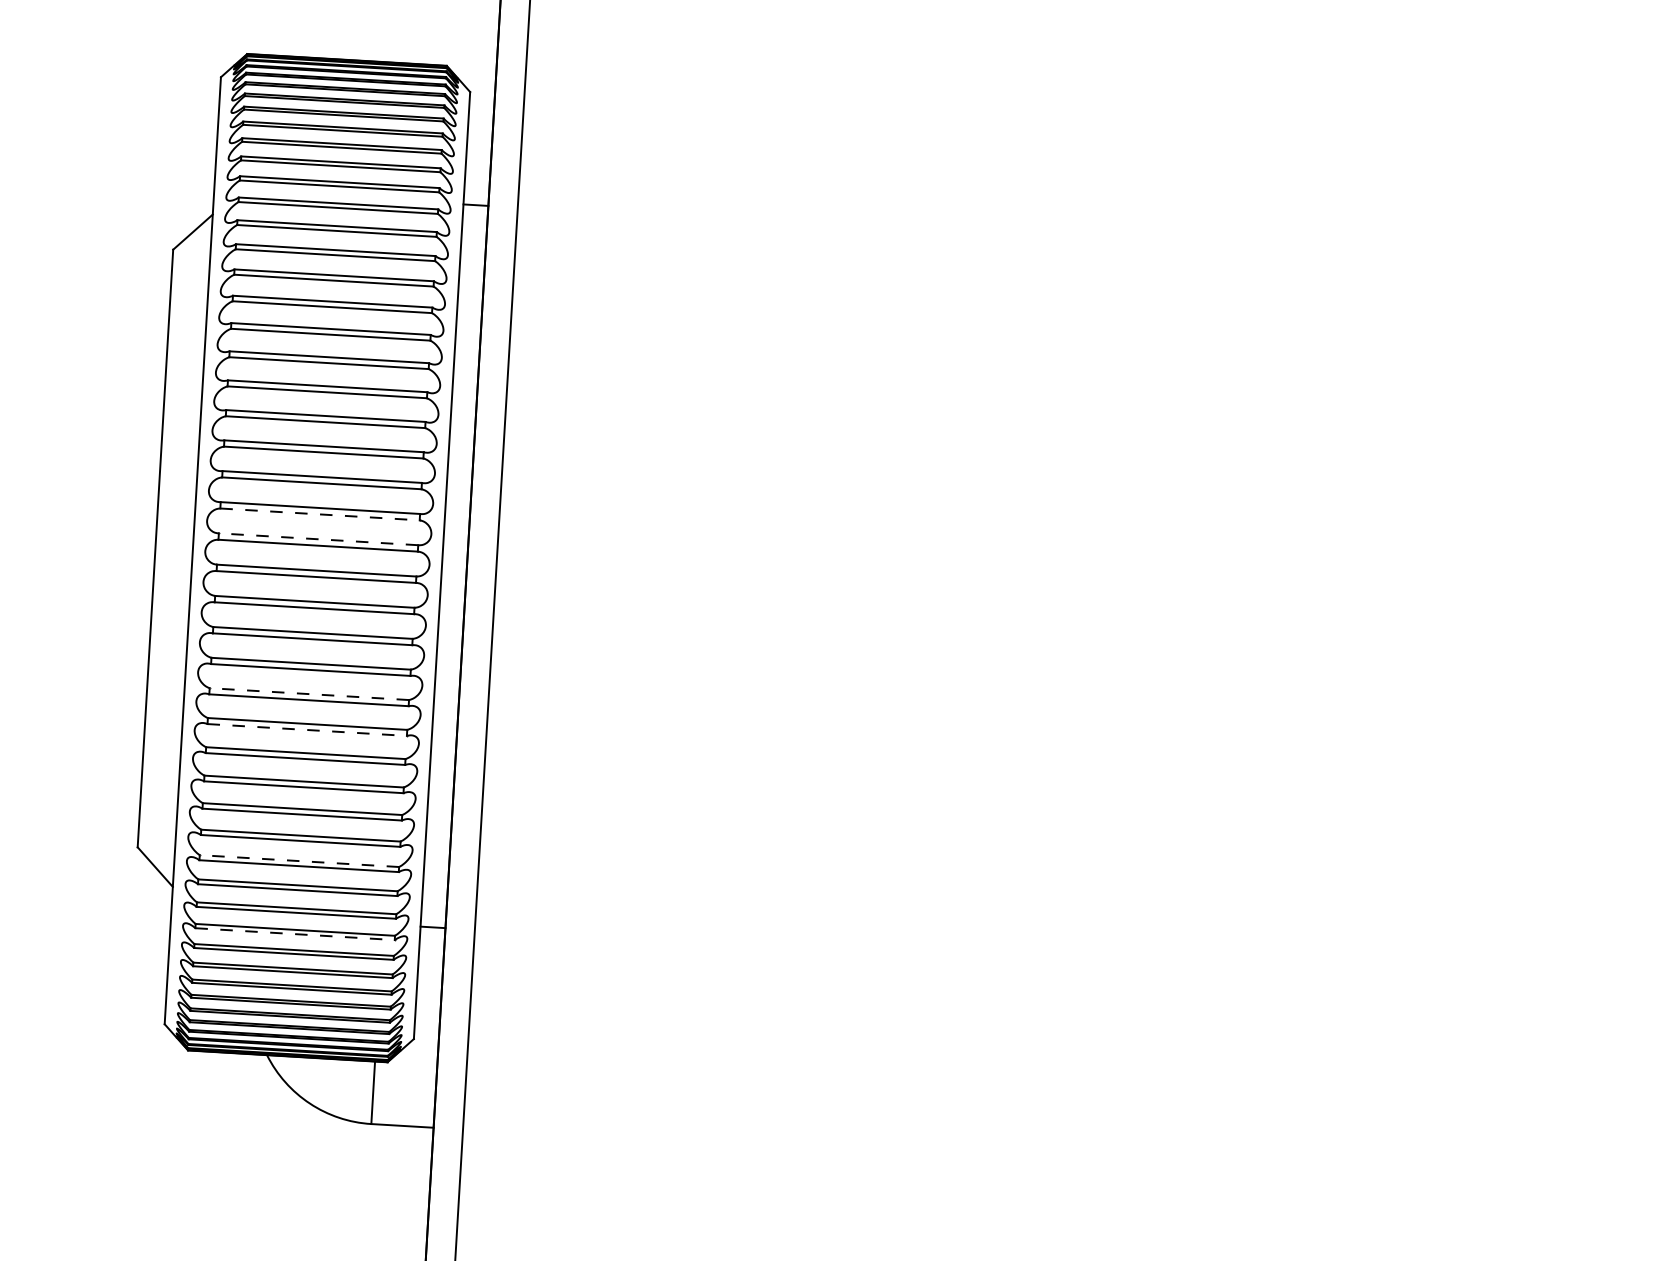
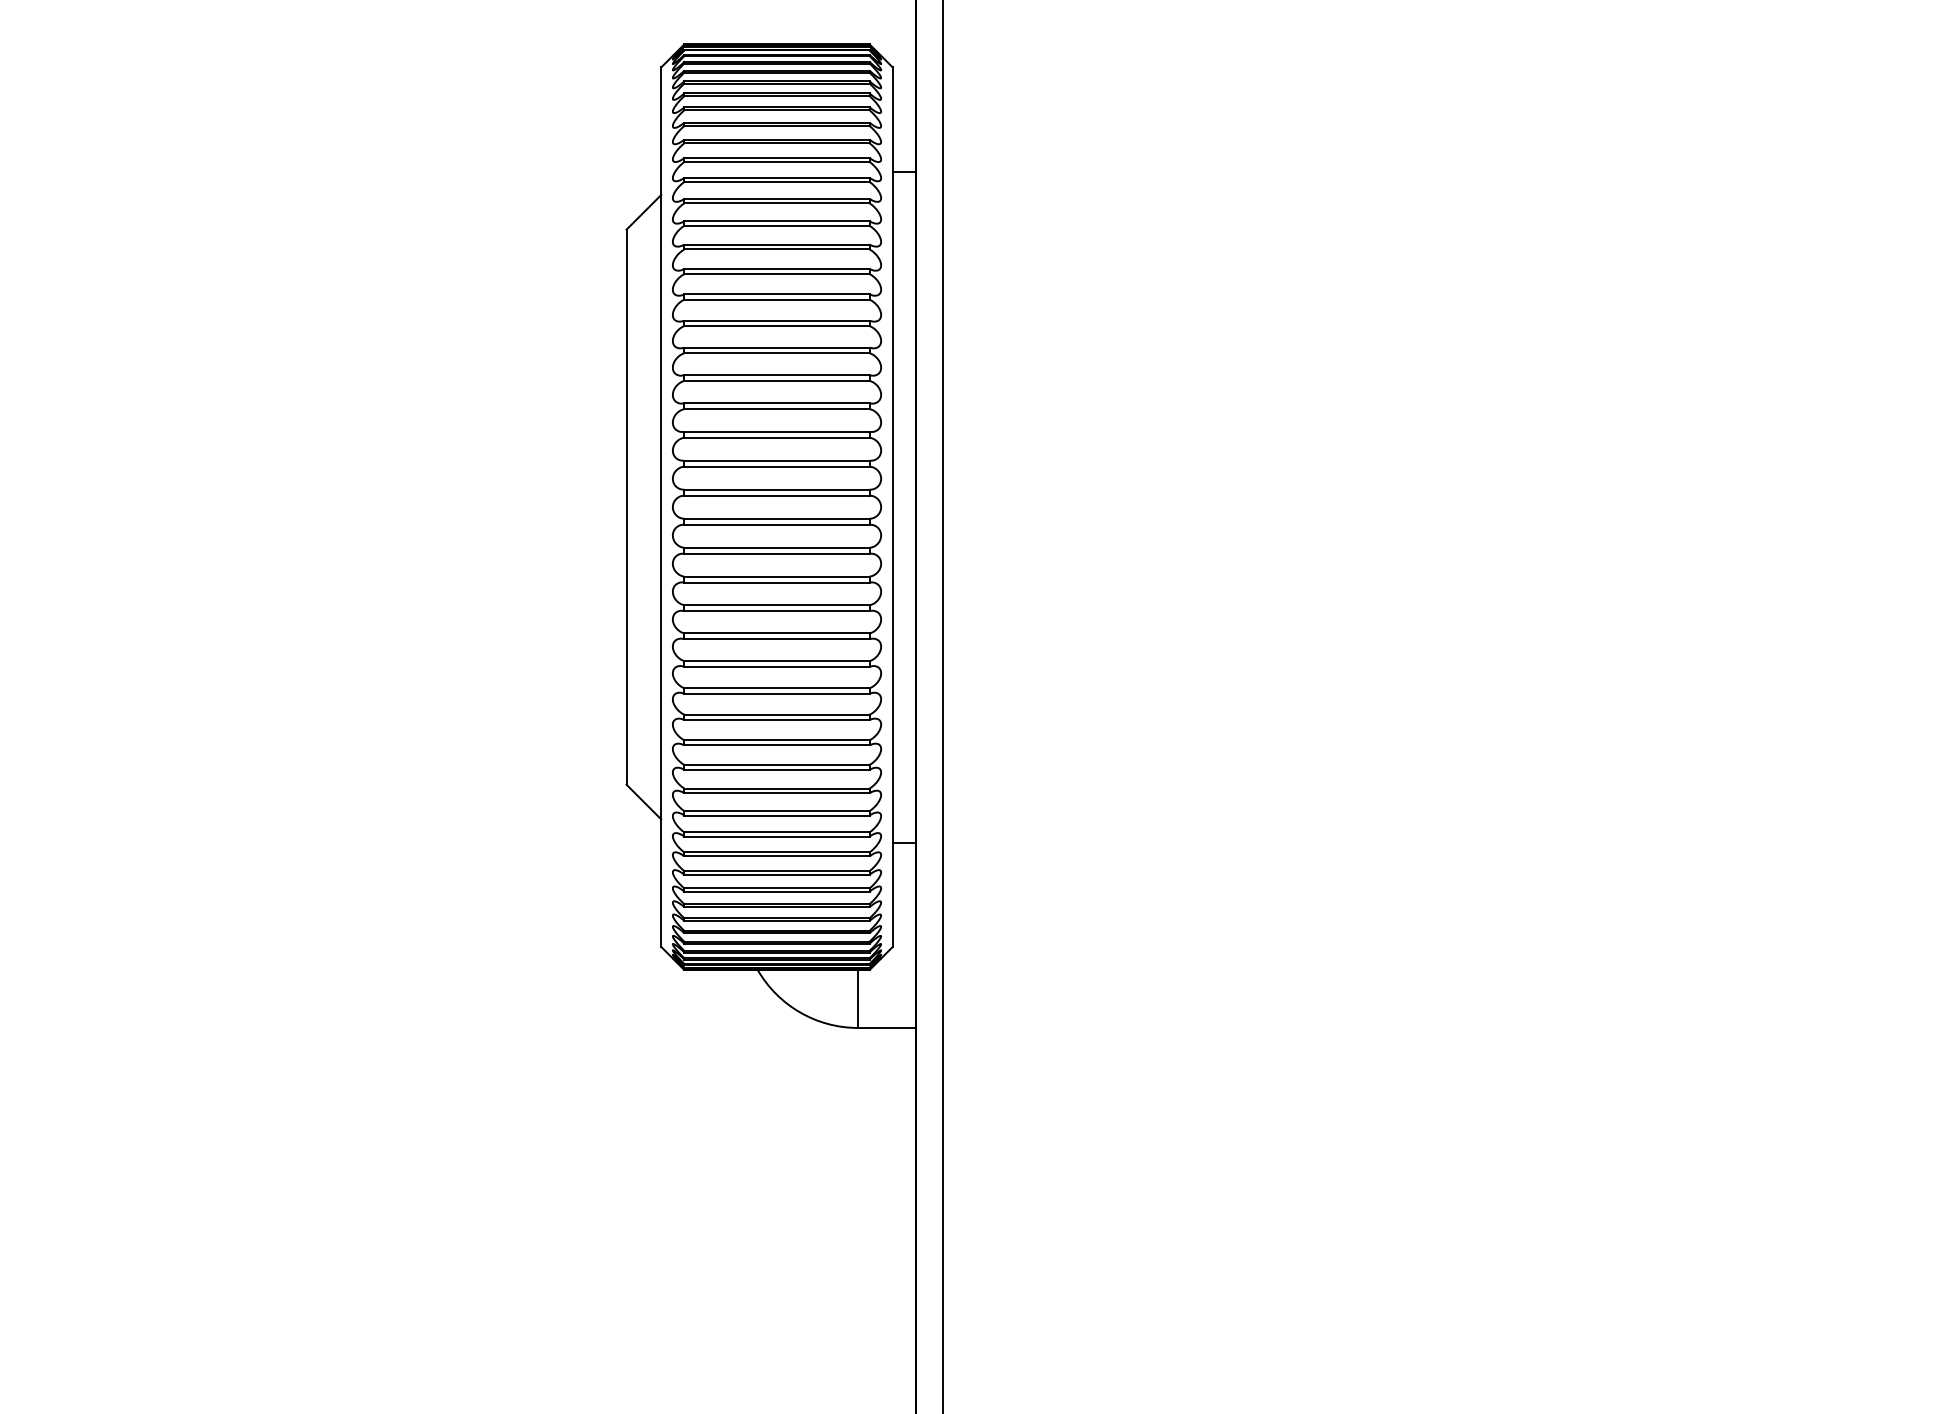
line: (320, 514) -> (777, 466), dashed -> solid
line: (319, 539) -> (777, 489), dashed -> solid
line: (309, 694) -> (777, 633), dashed -> solid
line: (307, 729) -> (777, 666), dashed -> solid
line: (299, 861) -> (777, 788), dashed -> solid
line: (295, 934) -> (777, 856), dashed -> solid

